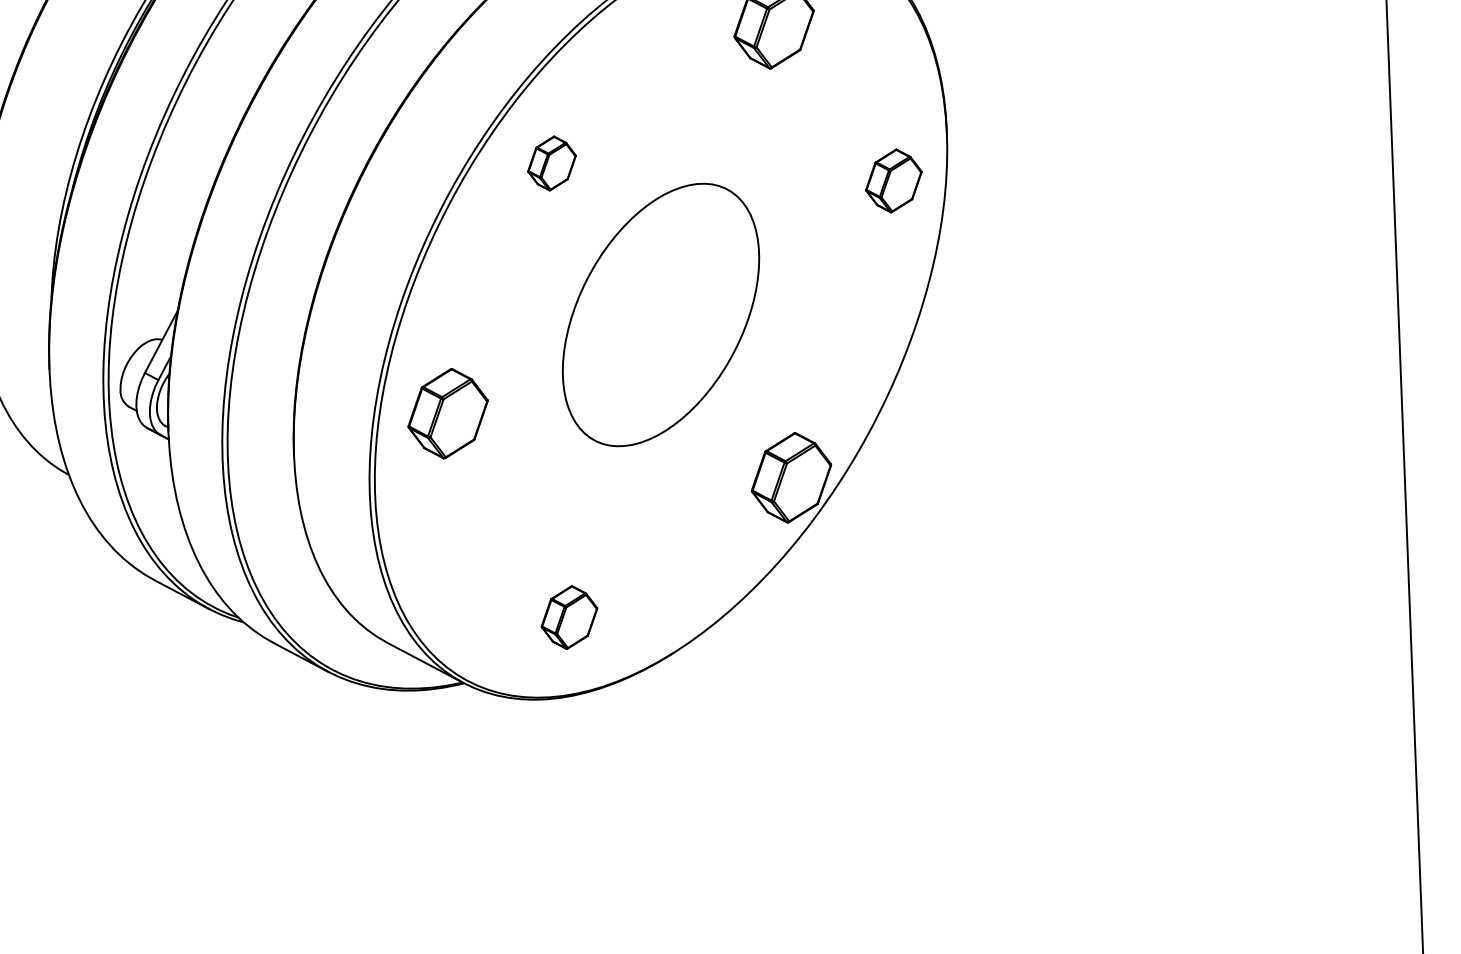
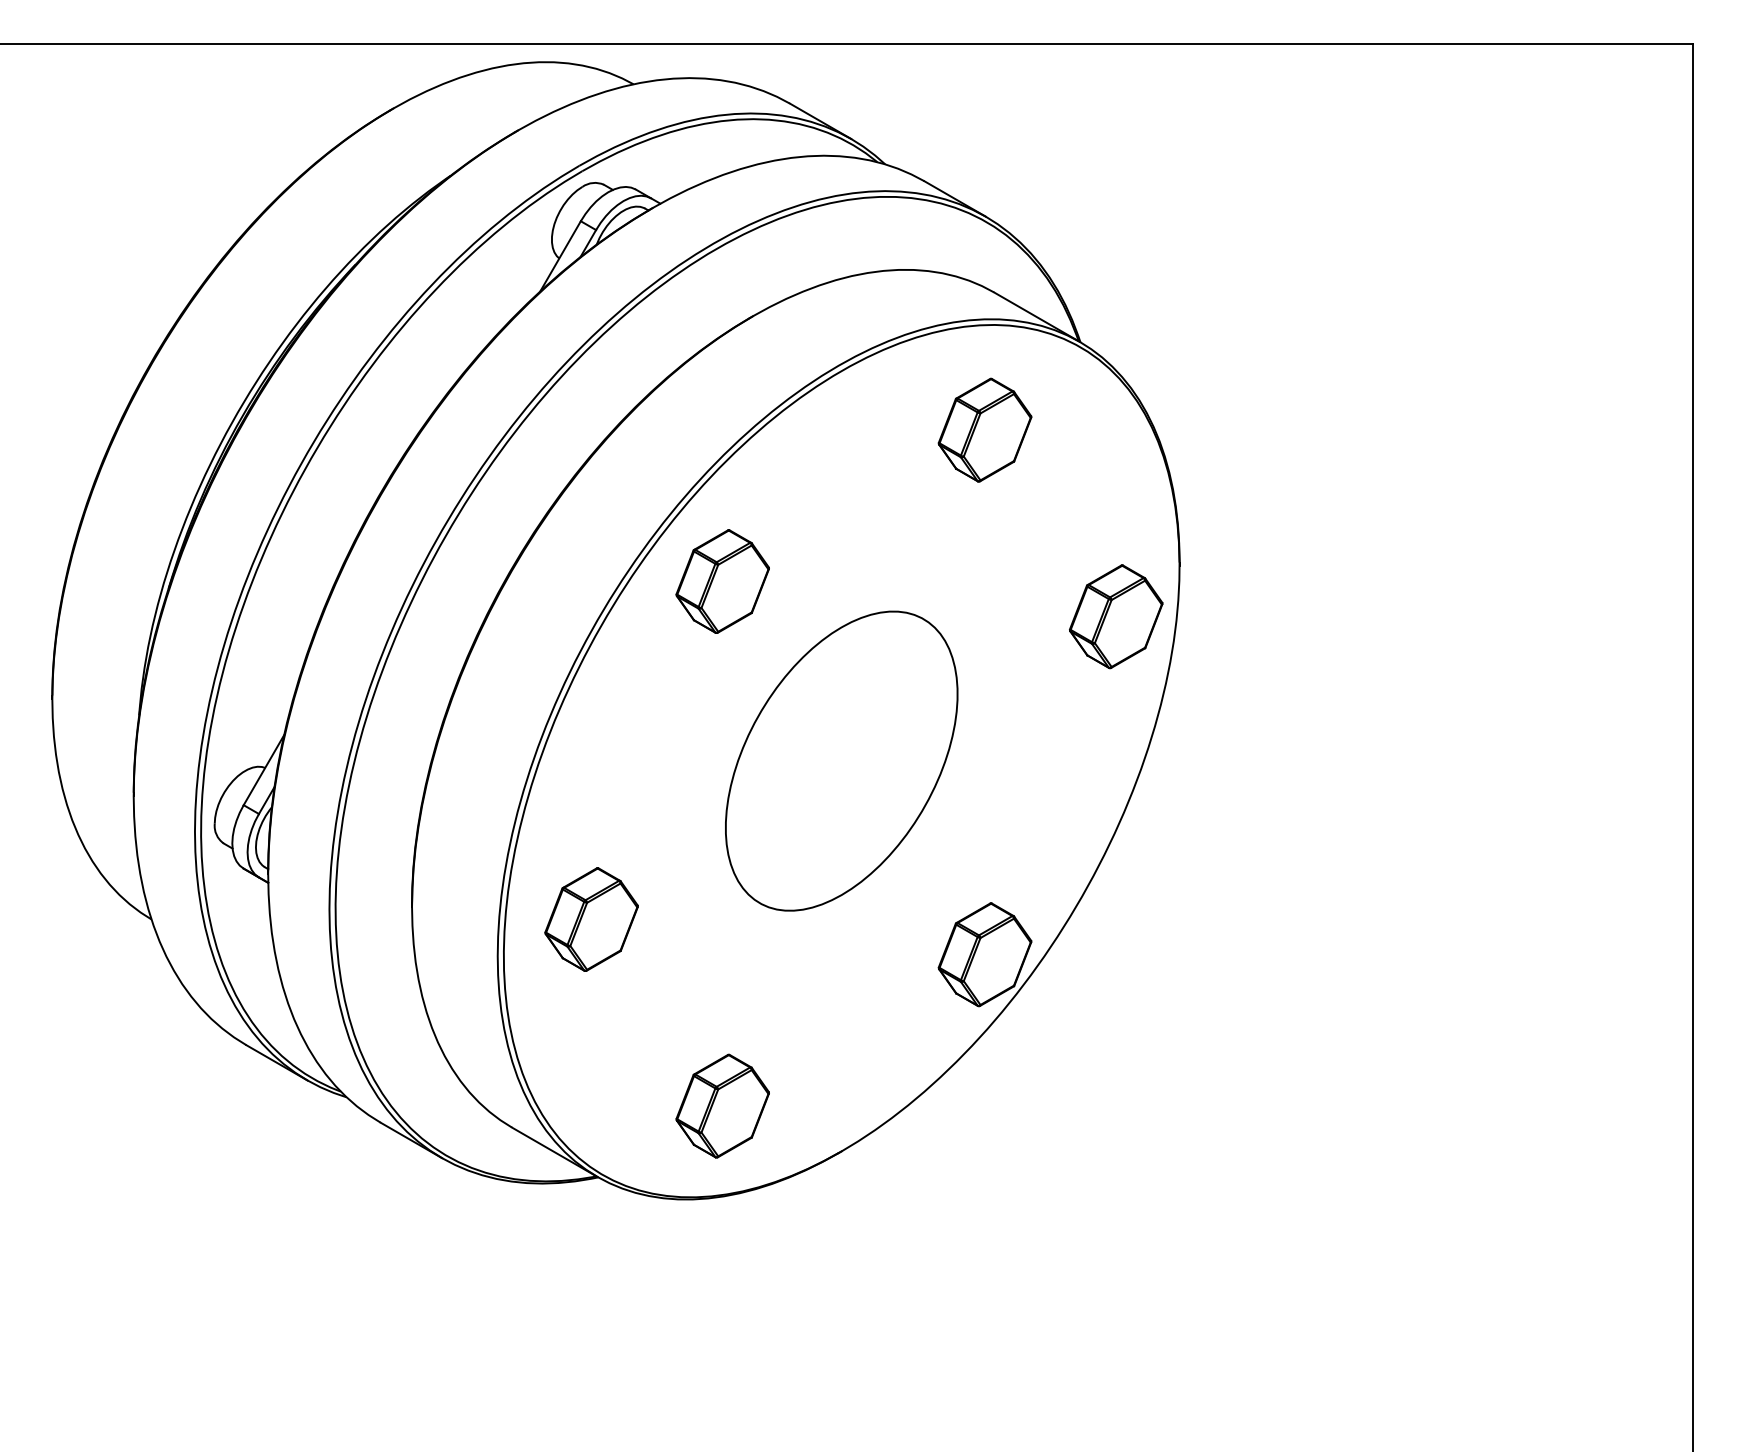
part: (551, 163) -> (722, 581), size x1.67
part: (894, 180) -> (1116, 616), size x1.43
part: (447, 413) -> (591, 919), moved
part: (569, 616) -> (722, 1105), size x1.43

